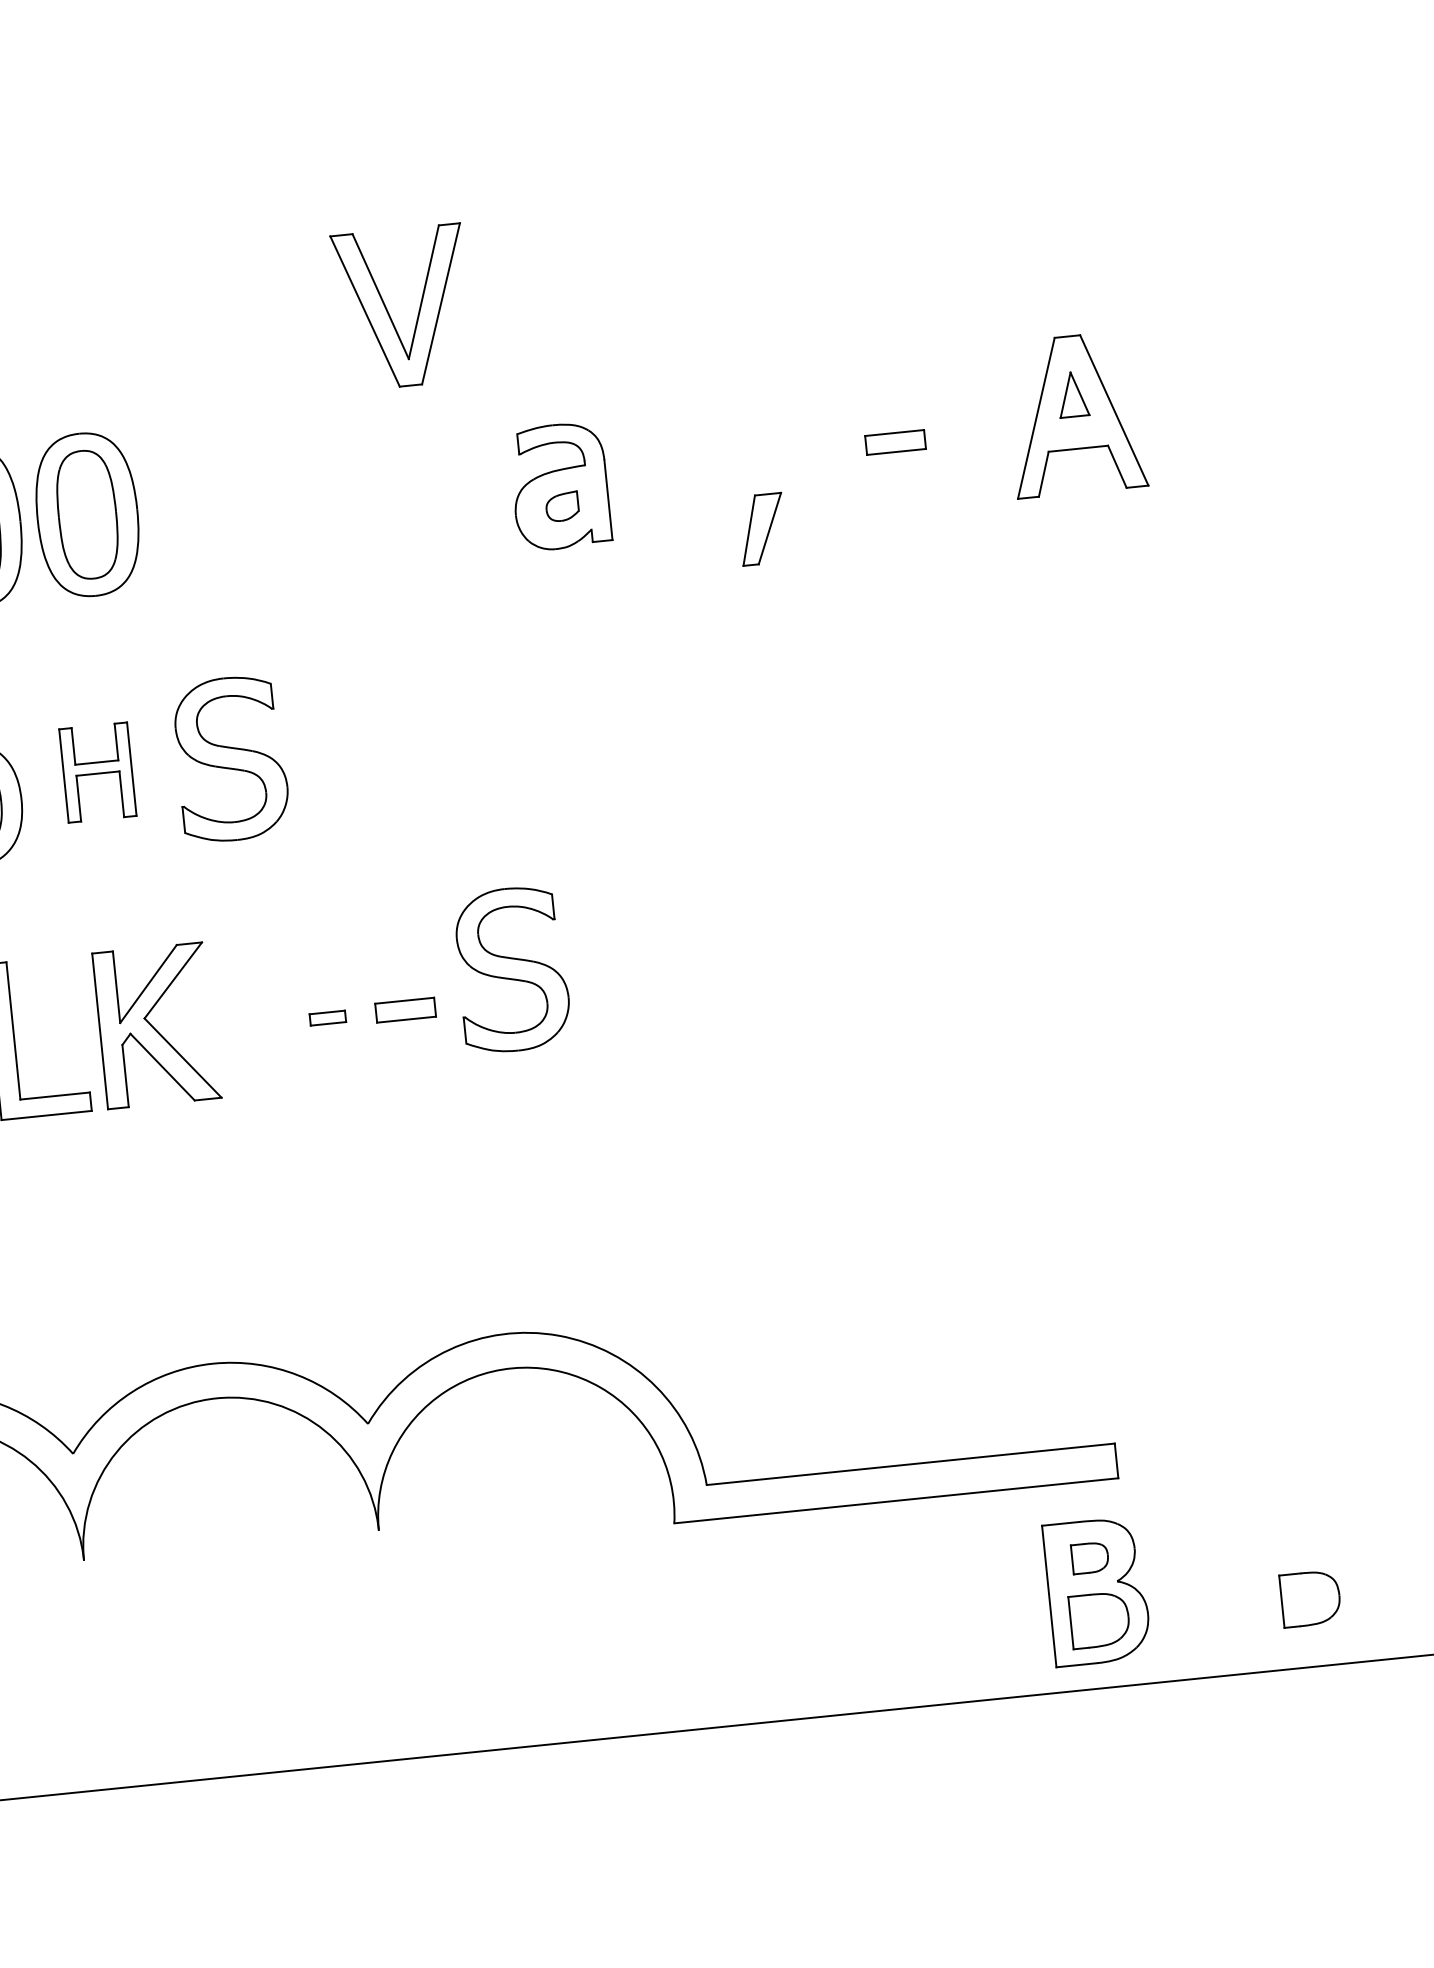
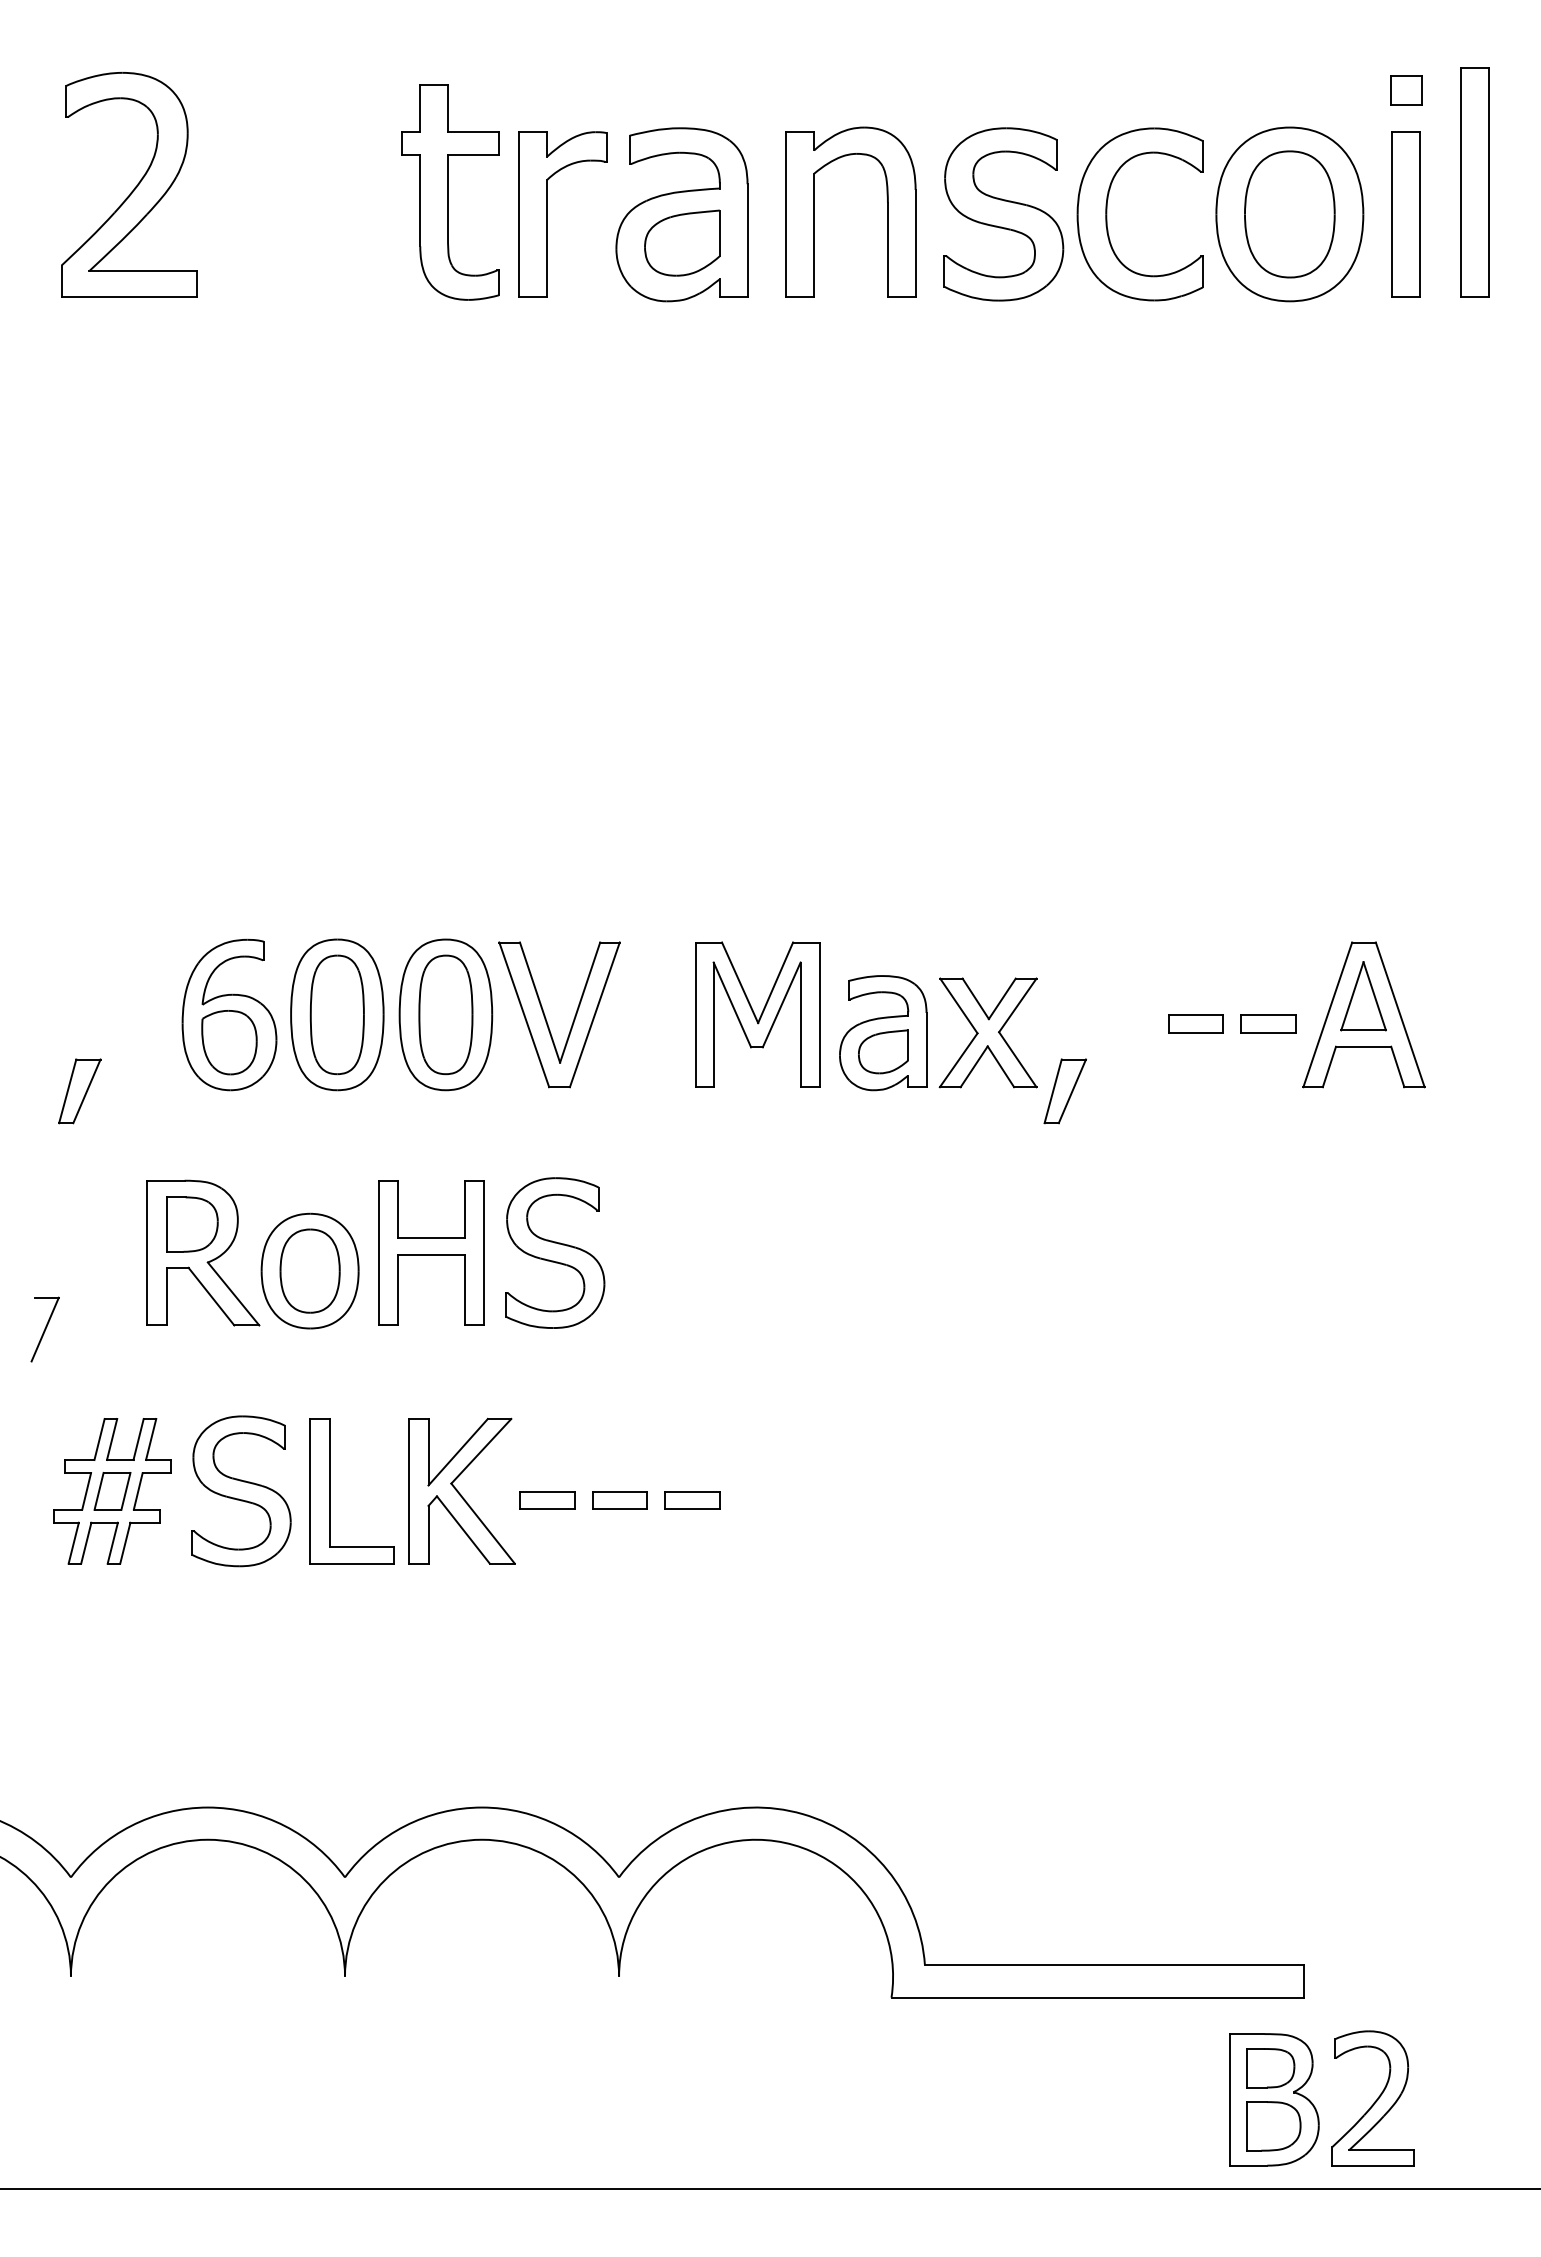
part: (389, 313) -> (546, 1018), moved
part: (1072, 394) -> (1363, 996), size x1.67
part: (973, 434) -> (1268, 1023), added
part: (672, 474) -> (987, 1032), added
part: (422, 480) -> (757, 1014), added
part: (562, 506) -> (883, 1051), size x1.67
part: (97, 772) -> (431, 1252), size x1.67
part: (512, 969) -> (794, 1472), removed
part: (327, 1018) -> (619, 1500), size x1.67
part: (249, 1026) -> (547, 1500), added
part: (1089, 1558) -> (1270, 2068), size x1.43
part: (1202, 1579) -> (1372, 2098), added
part: (1310, 1598) -> (1469, 2126), removed

